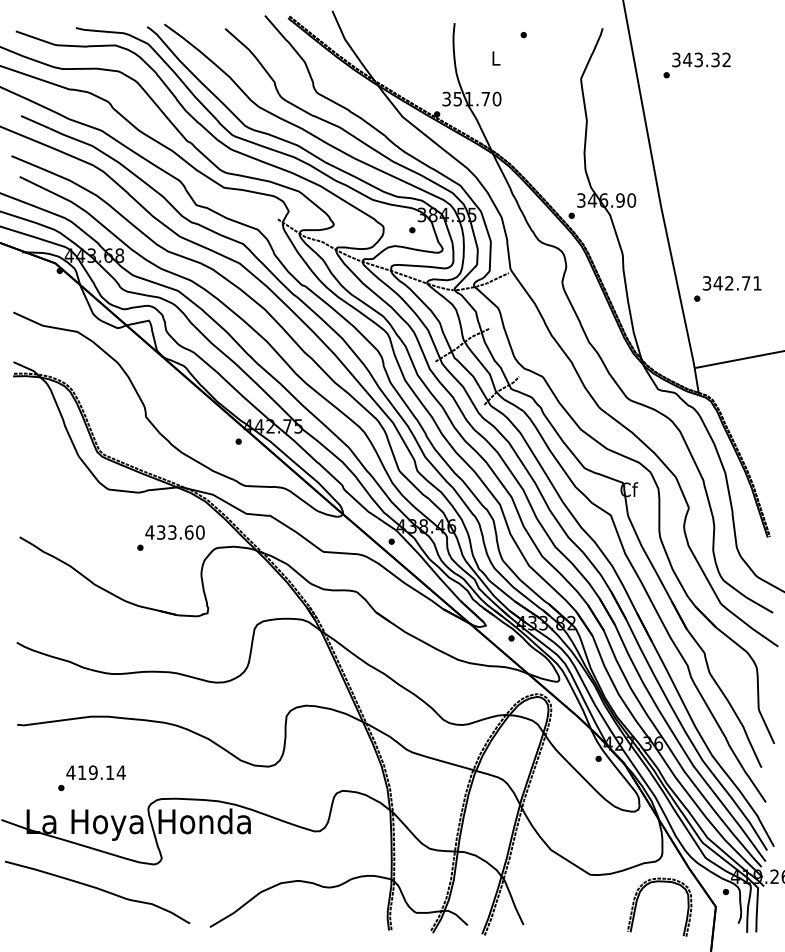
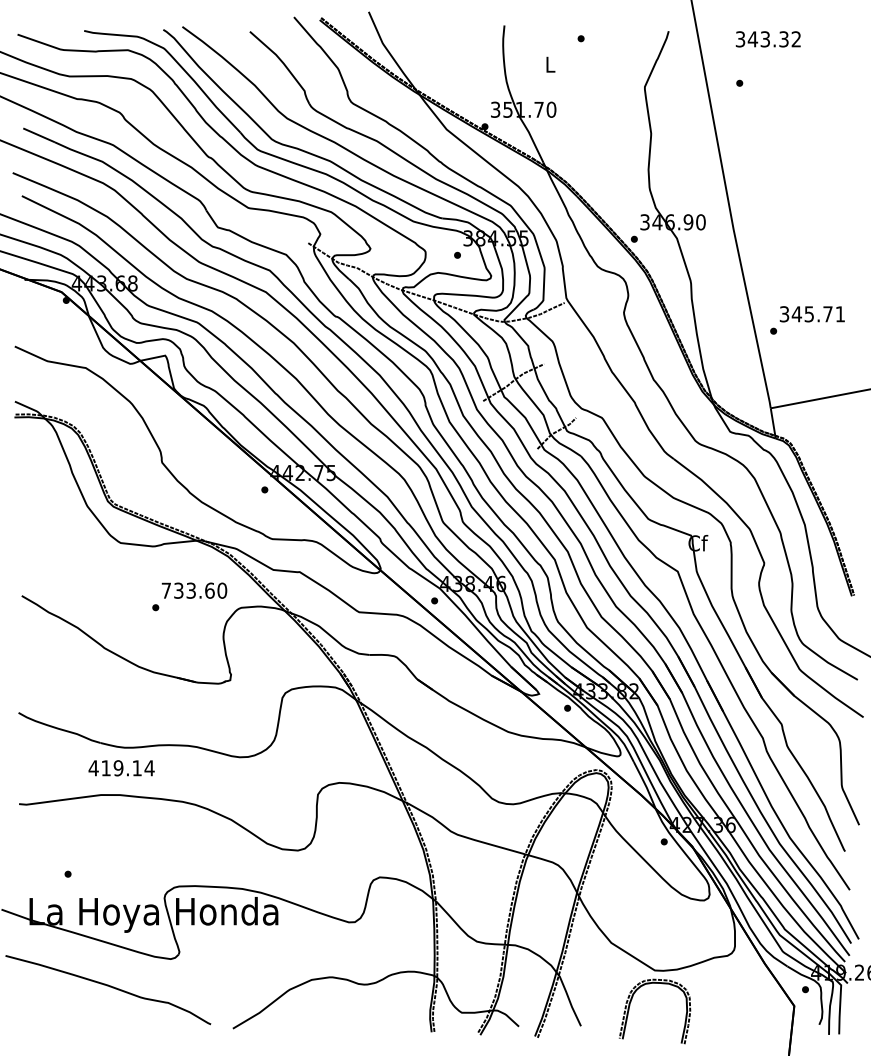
text: (700, 60) -> (767, 39), moved
text: (728, 283) -> (808, 314), 342.71 -> 345.71
text: (150, 532) -> (166, 590), 433.60 -> 733.60
text: (96, 772) -> (121, 768), moved
part: (638, 899) -> (631, 1002), moved

